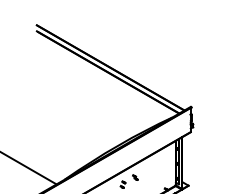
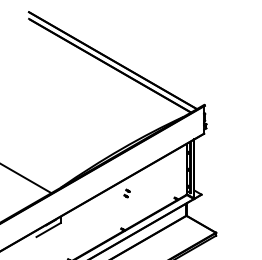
part: (134, 177) -> (140, 185), removed

